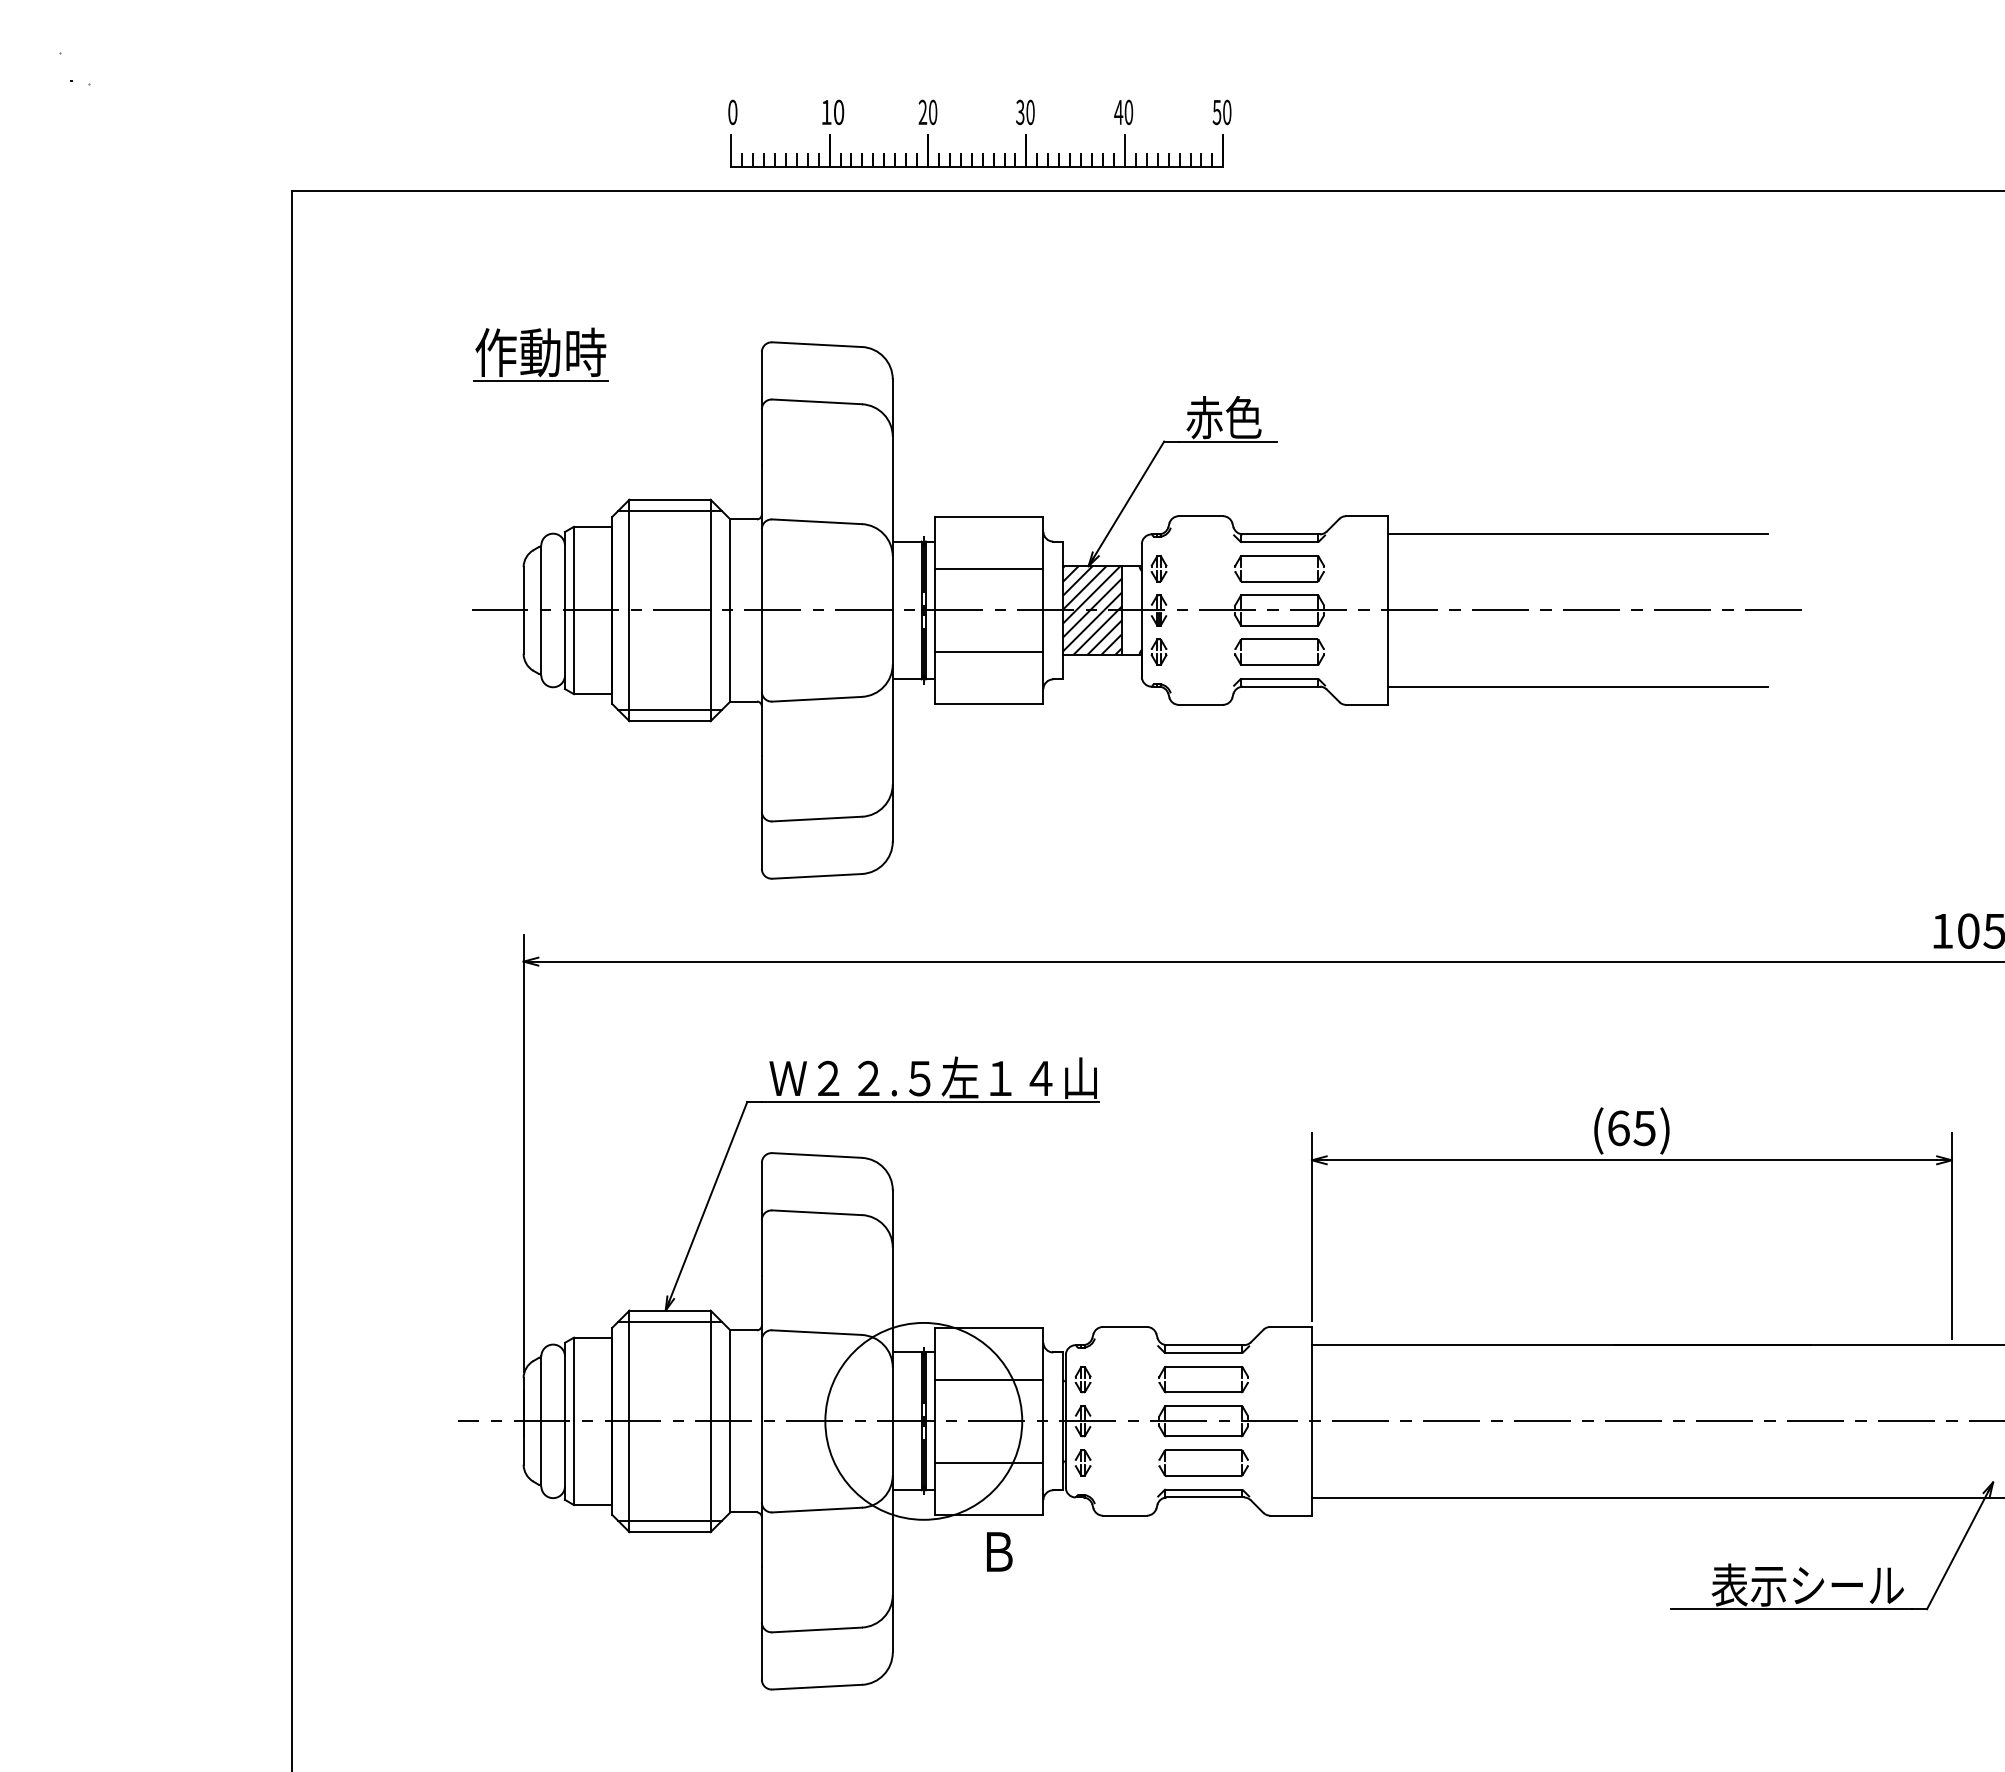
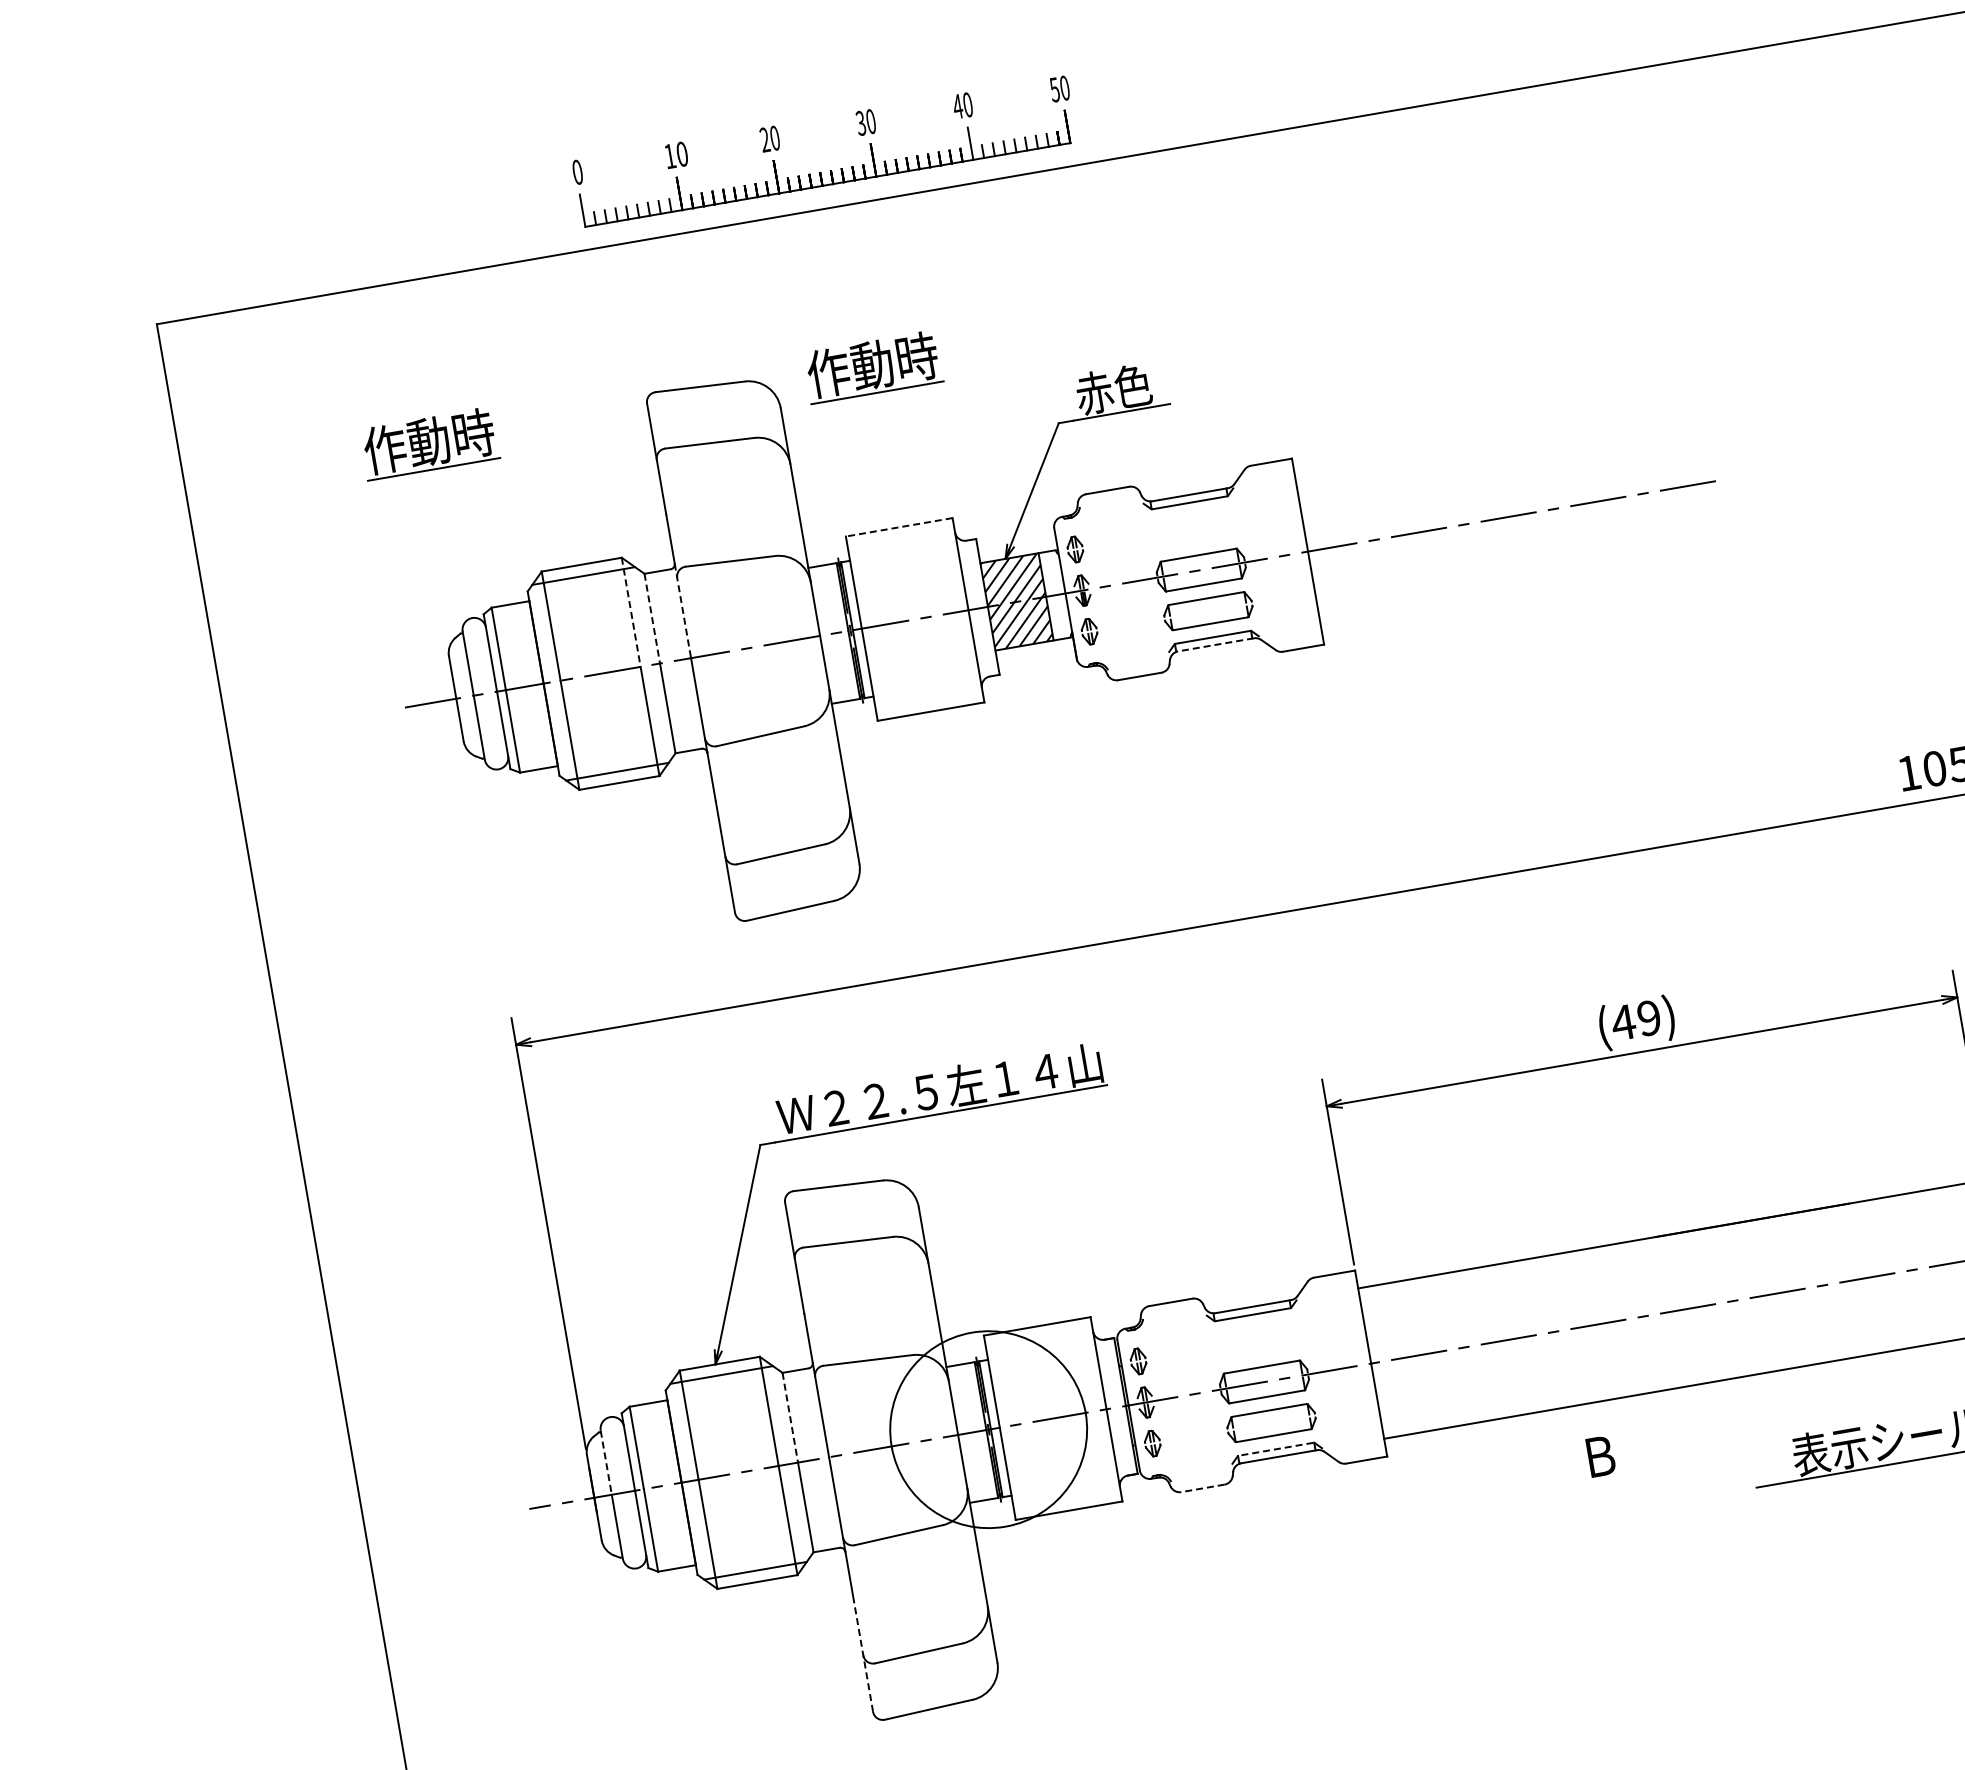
part: (990, 354) -> (872, 367), added
line: (988, 516) -> (898, 526), solid -> dashed
line: (1577, 534) -> (1481, 444), removed
line: (710, 555) -> (631, 612), solid -> dashed
part: (1279, 556) -> (1191, 516), removed
line: (761, 562) -> (682, 610), solid -> dashed
line: (730, 564) -> (652, 618), solid -> dashed
line: (989, 568) -> (908, 578), removed
line: (989, 652) -> (922, 660), removed
line: (1280, 686) -> (1215, 644), solid -> dashed
line: (1577, 686) -> (1507, 594), removed
text: (1630, 1128) -> (1635, 1020), (65) -> (49)
part: (1203, 1367) -> (1255, 1328), removed
line: (730, 1375) -> (790, 1417), solid -> dashed
line: (989, 1379) -> (1046, 1377), removed
line: (541, 1389) -> (606, 1463), solid -> dashed
line: (989, 1463) -> (1060, 1460), removed
line: (1203, 1489) -> (1275, 1449), solid -> dashed
line: (1124, 1515) -> (1202, 1488), solid -> dashed
text: (999, 1551) -> (1600, 1456), moved
line: (761, 1622) -> (862, 1655), solid -> dashed

